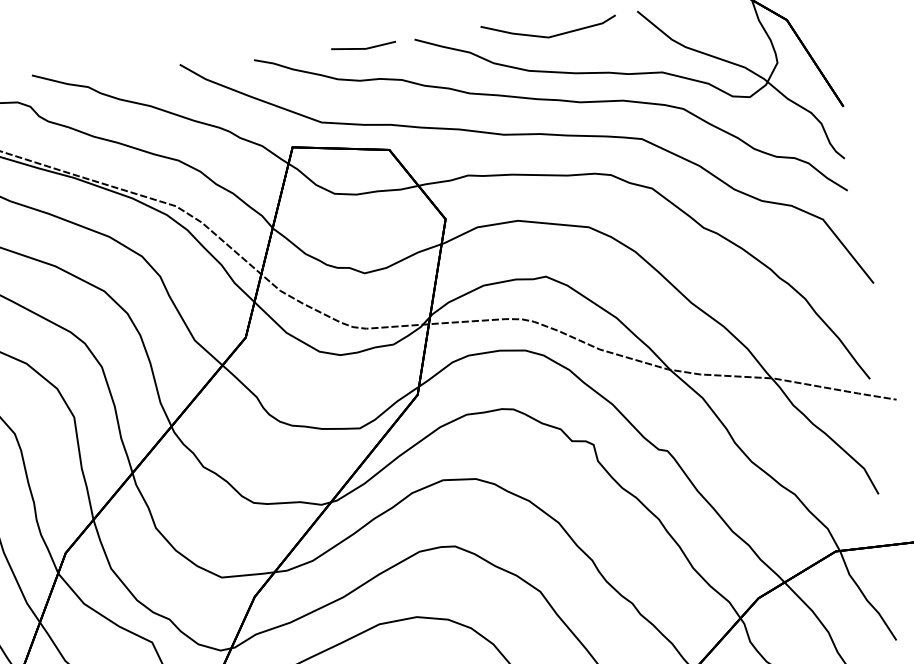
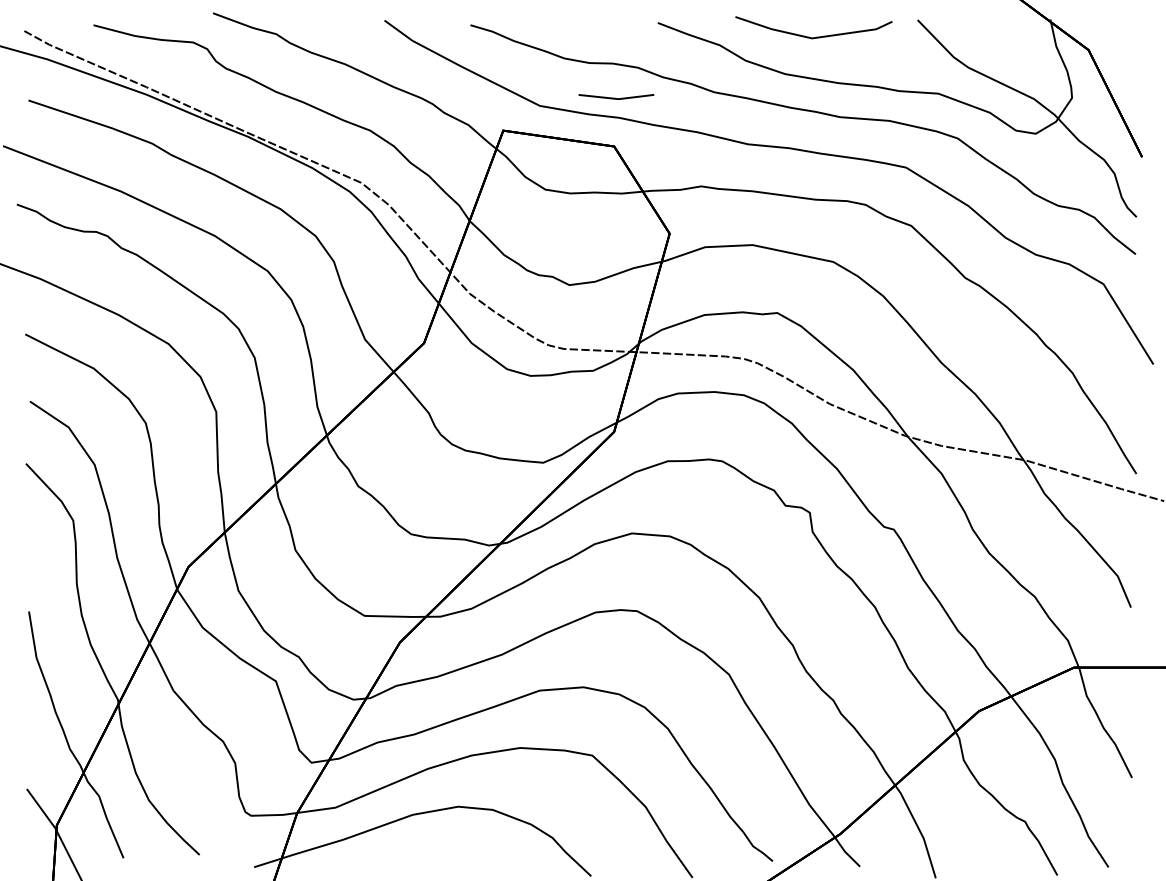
line: (363, 47) -> (615, 97), moved

